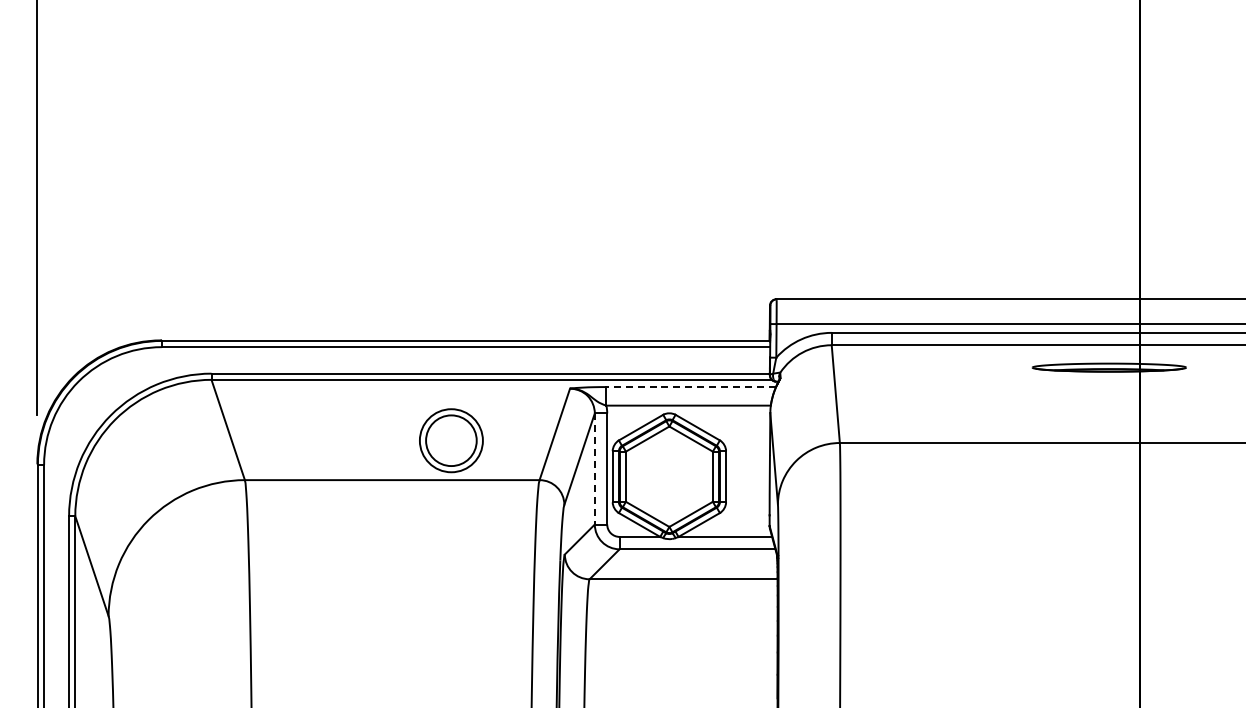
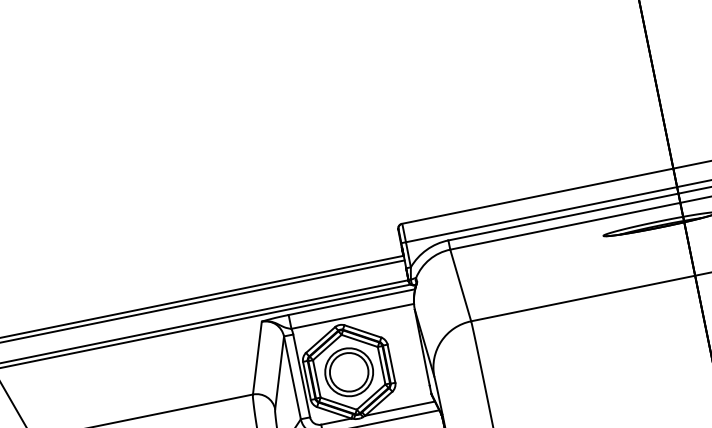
line: (691, 387) -> (352, 302), dashed -> solid
part: (451, 440) -> (349, 372), moved
line: (594, 468) -> (292, 377), dashed -> solid

